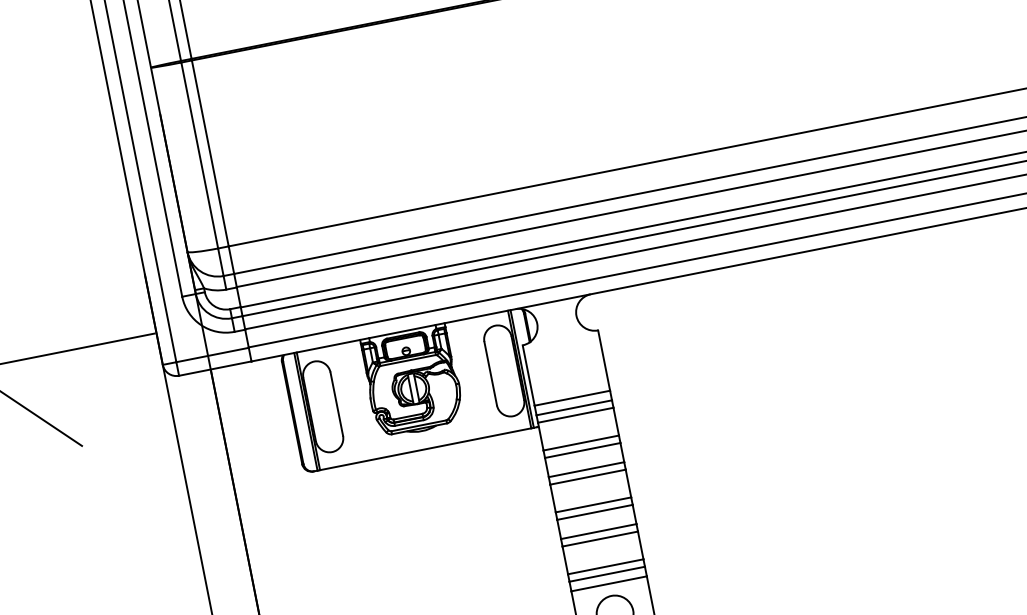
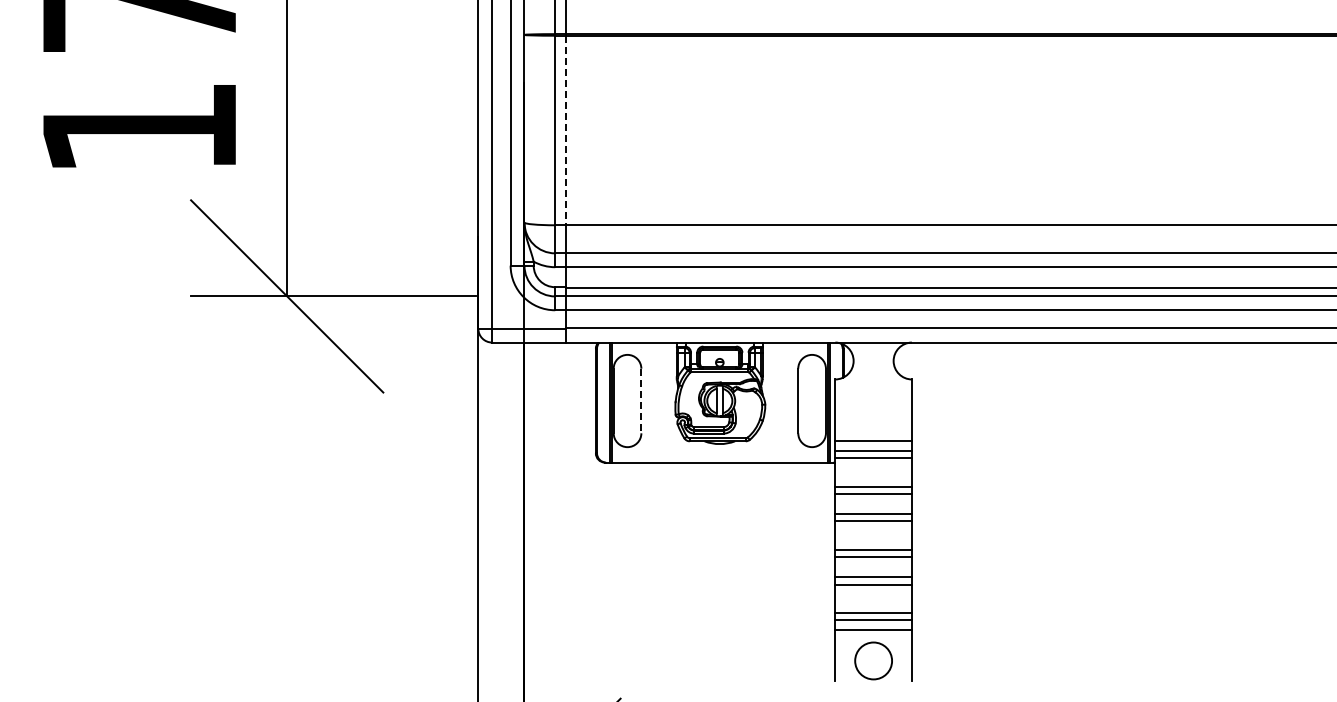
line: (210, 153) -> (566, 130), solid -> dashed
line: (337, 404) -> (641, 401), solid -> dashed

